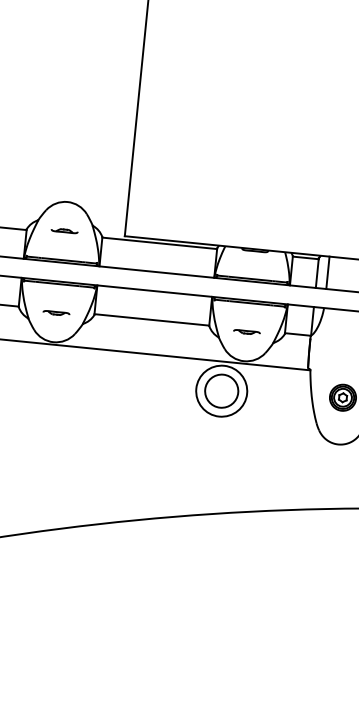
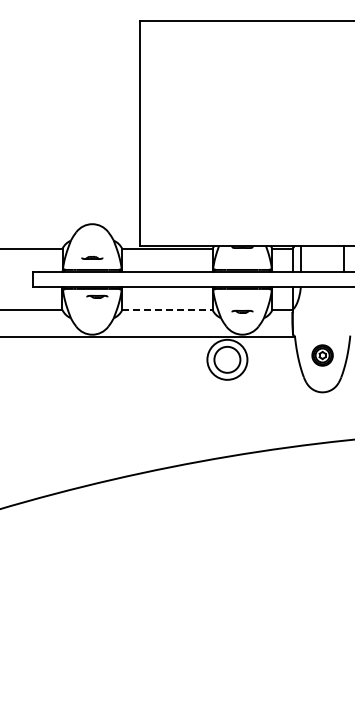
line: (64, 230) -> (92, 257), moved
line: (56, 312) -> (97, 296), moved
line: (152, 319) -> (167, 309), solid -> dashed

